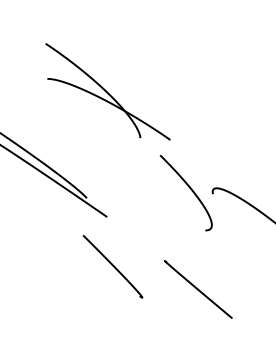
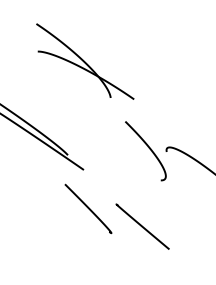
part: (107, 91) -> (84, 61), moved
line: (198, 289) -> (142, 226), moved

